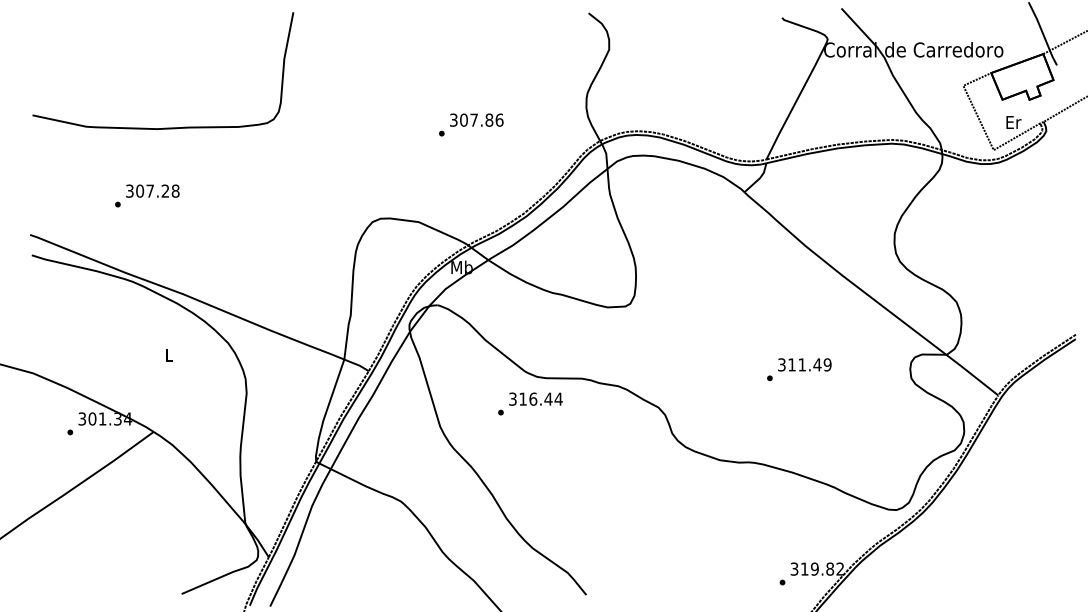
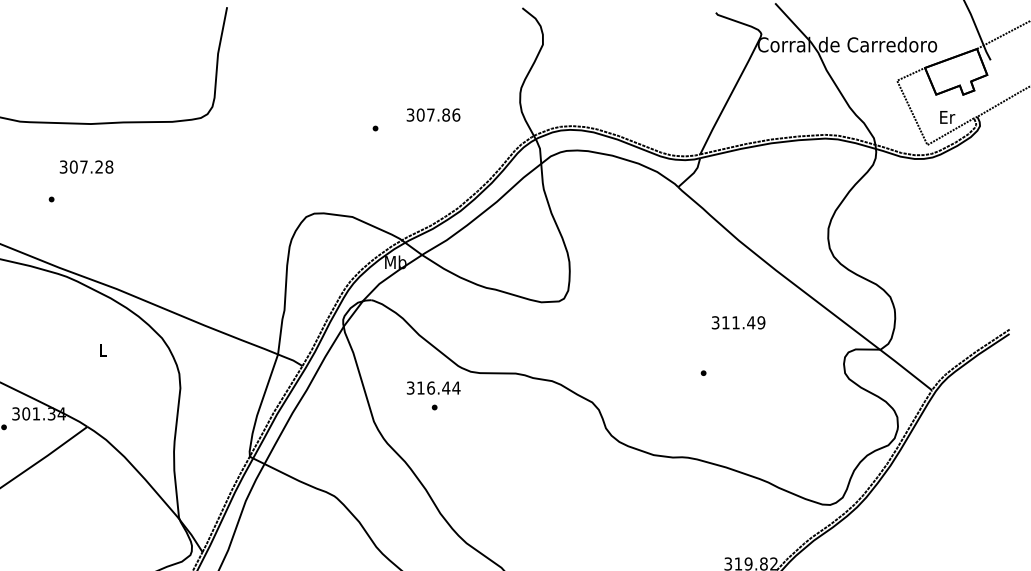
text: (476, 119) -> (433, 114), moved
text: (152, 190) -> (86, 166), moved
text: (804, 364) -> (738, 322), moved
text: (535, 398) -> (433, 387), moved

